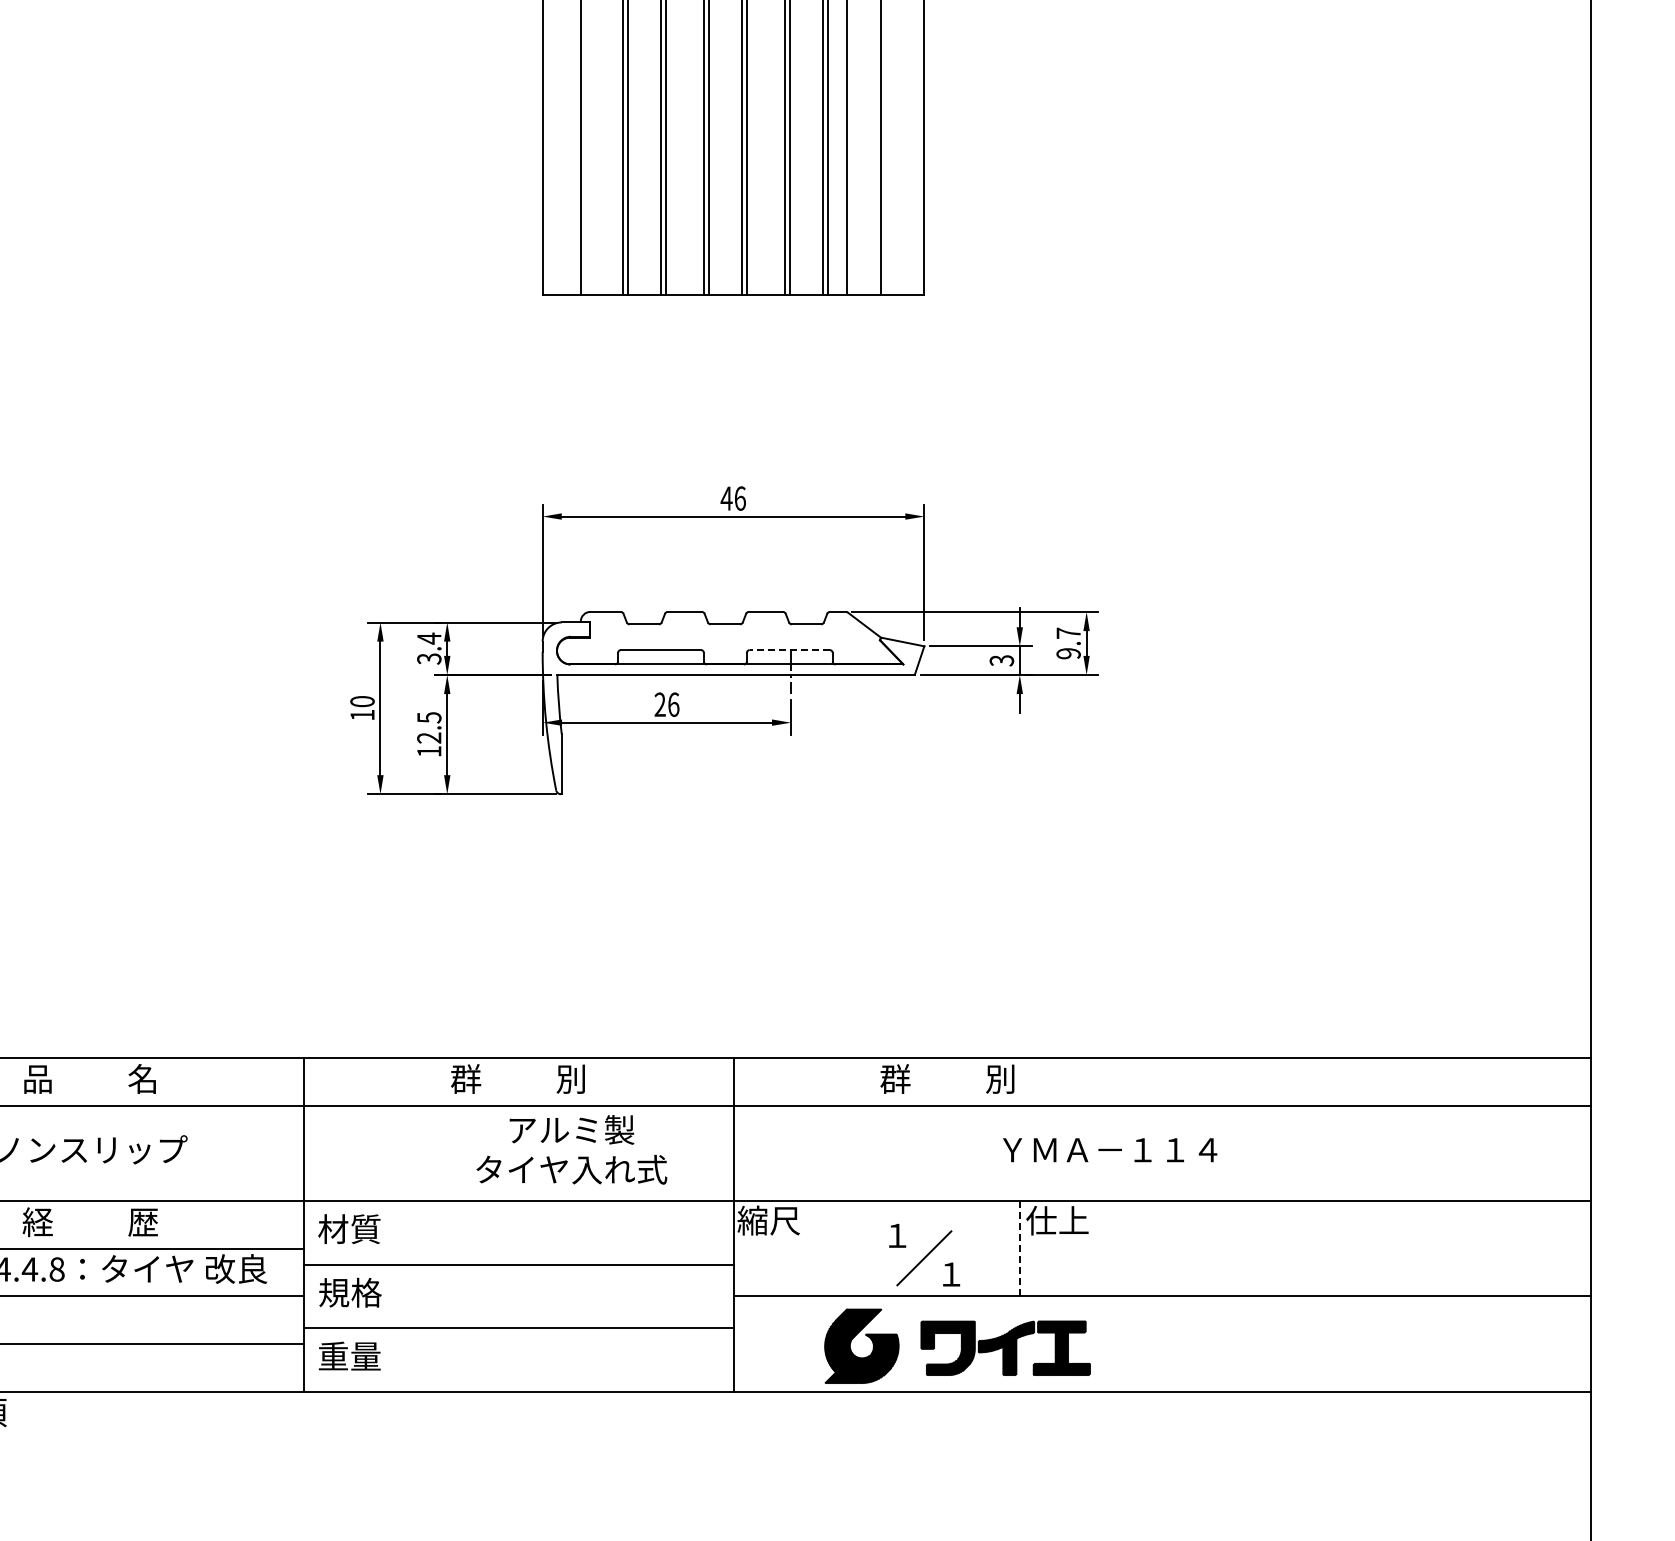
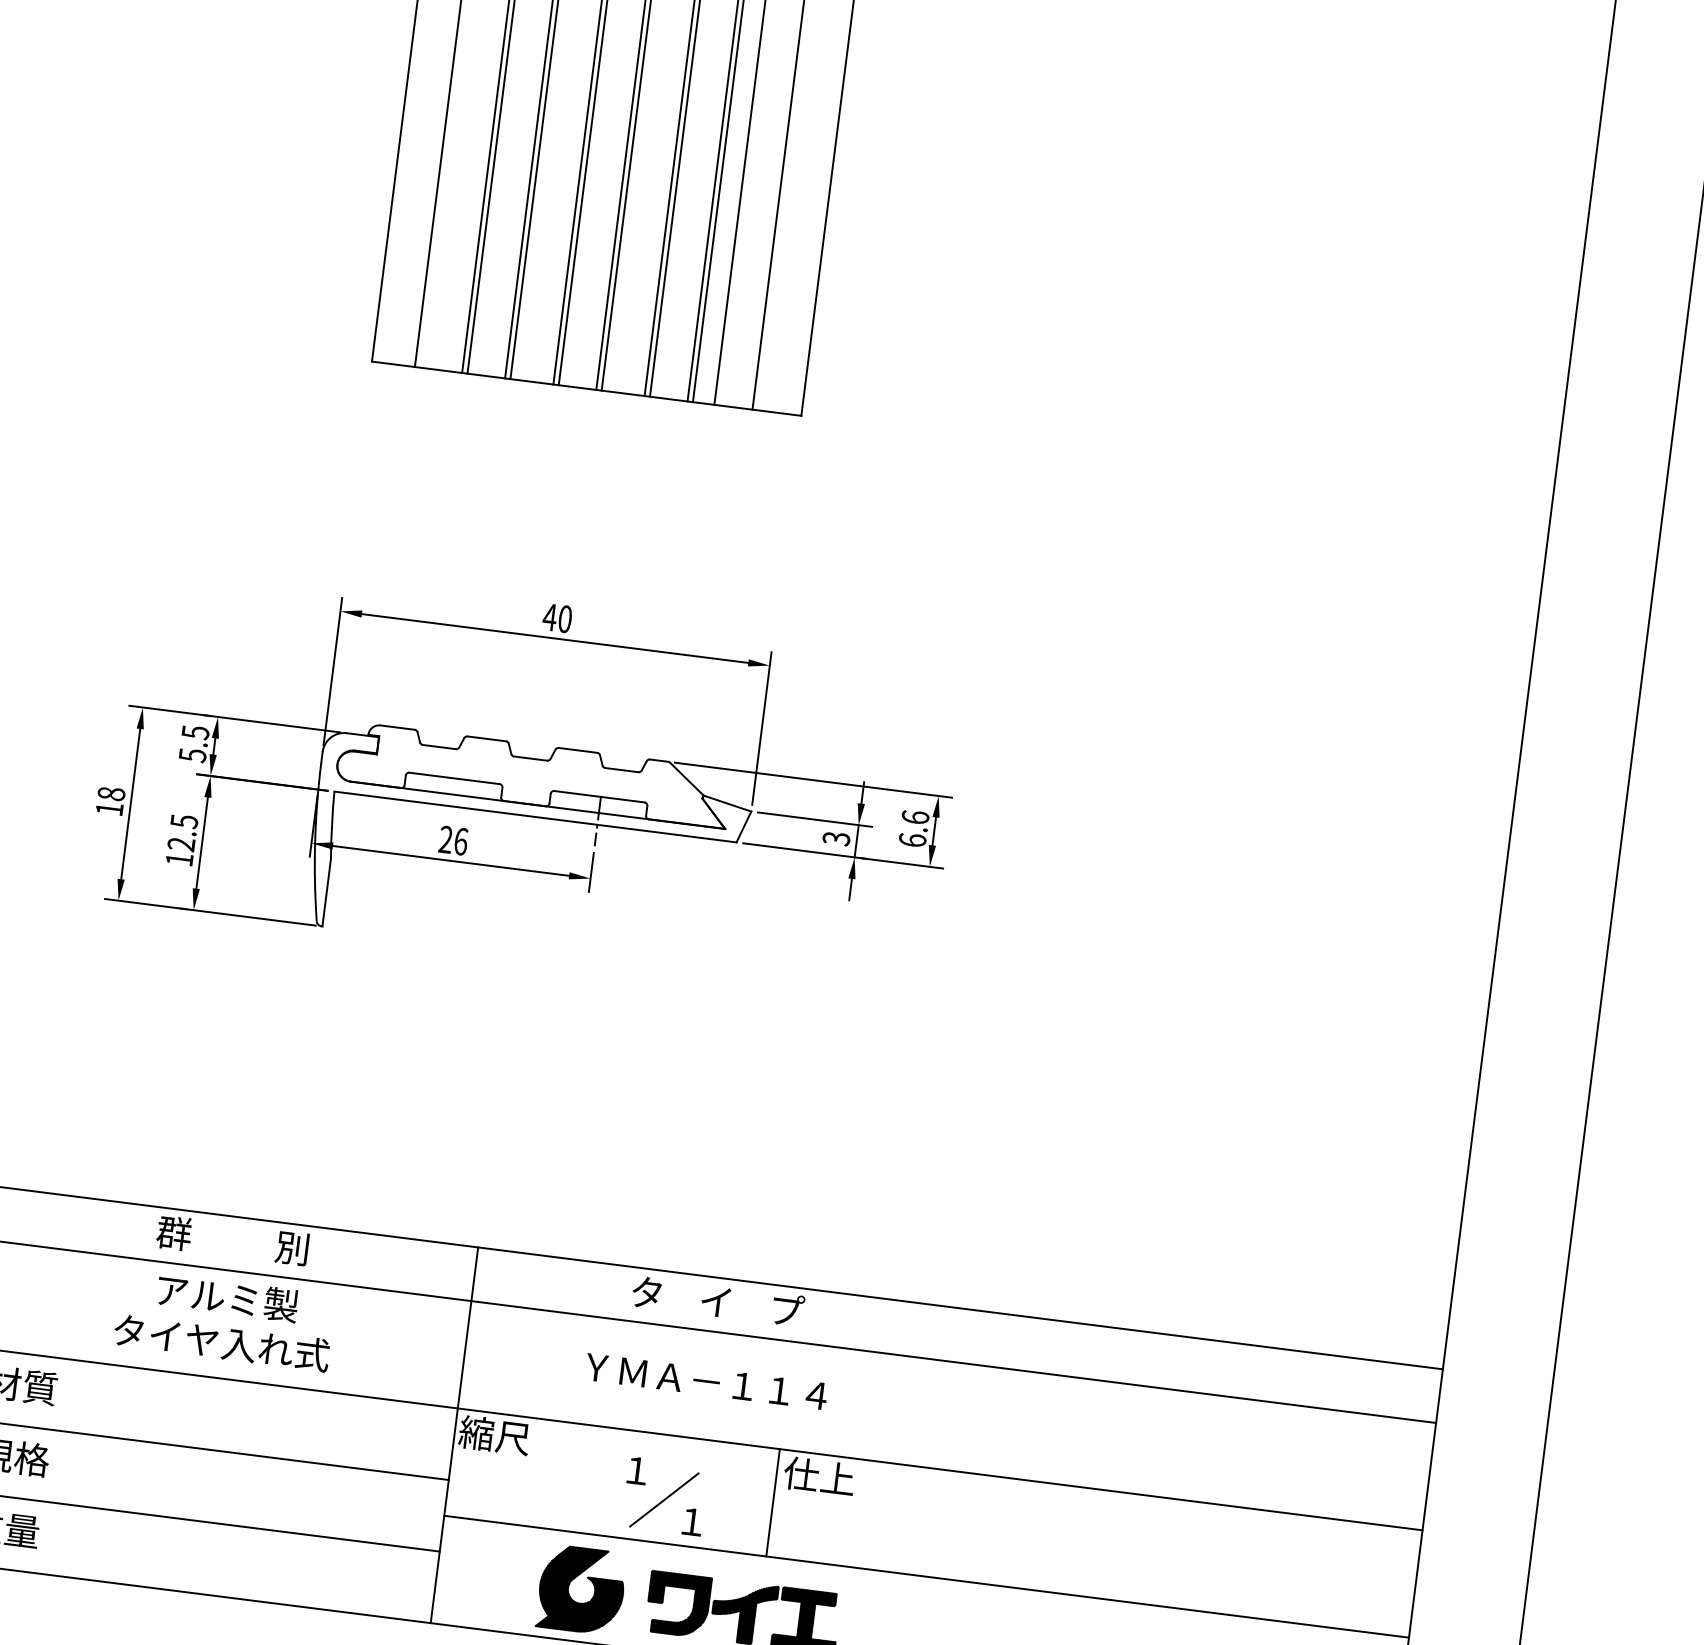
text: (739, 498) -> (564, 619), 46 -> 40
text: (1068, 643) -> (913, 828), 9.7 -> 6.6
text: (429, 648) -> (194, 743), 3.4 -> 5.5
line: (789, 650) -> (599, 797), dashed -> solid
text: (362, 701) -> (111, 793), 10 -> 18
text: (949, 1078) -> (718, 1301), 群          別 -> タ    イ    プ
text: (571, 1149) -> (224, 1320), moved
text: (1110, 1150) -> (706, 1382), moved
line: (1019, 1248) -> (772, 1502), dashed -> solid

